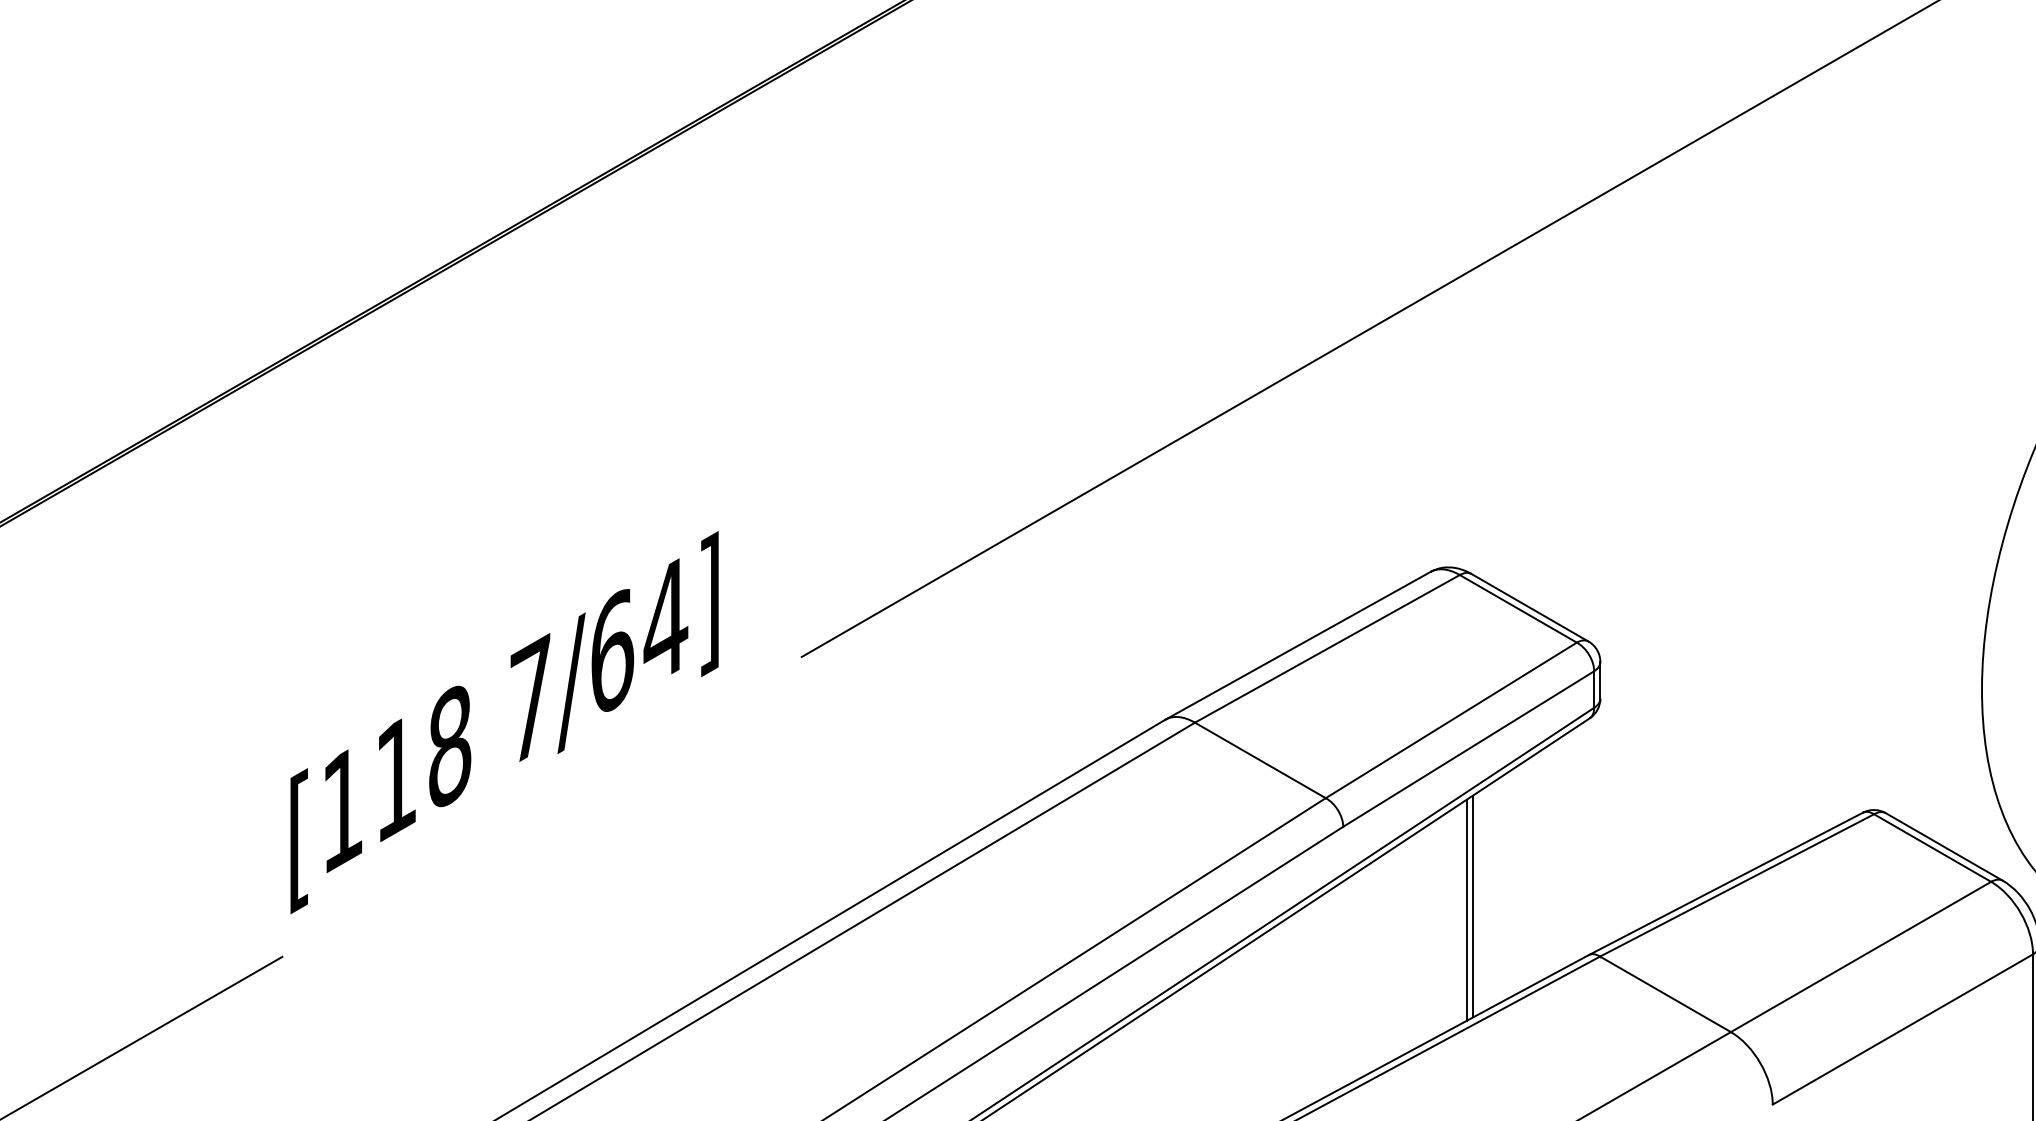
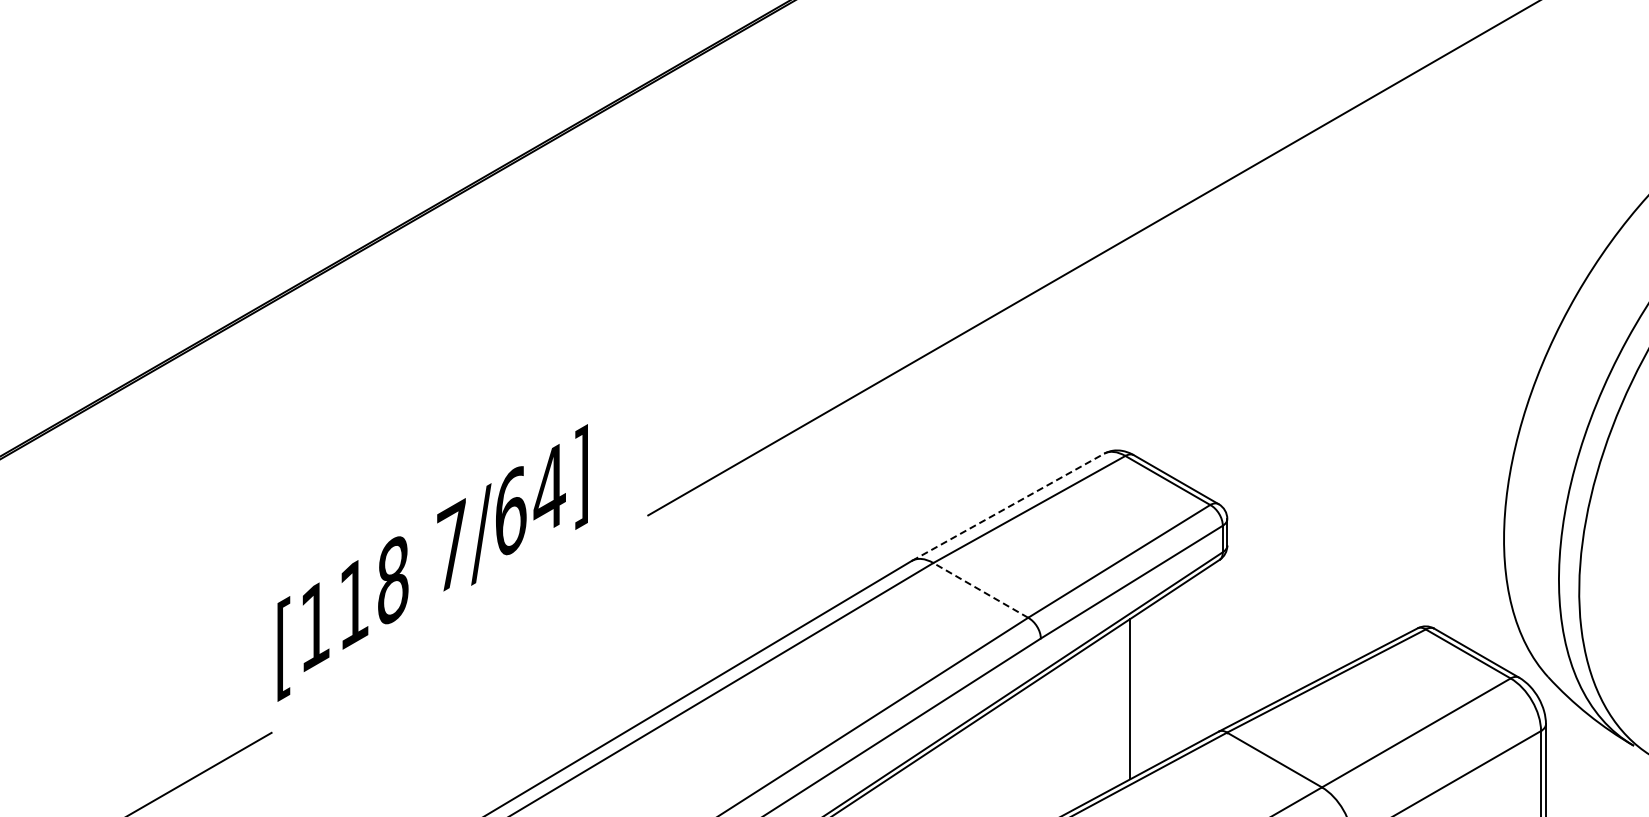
line: (1298, 646) -> (1008, 507), solid -> dashed
line: (1259, 760) -> (980, 590), solid -> dashed
line: (1473, 905) -> (1135, 695), removed

